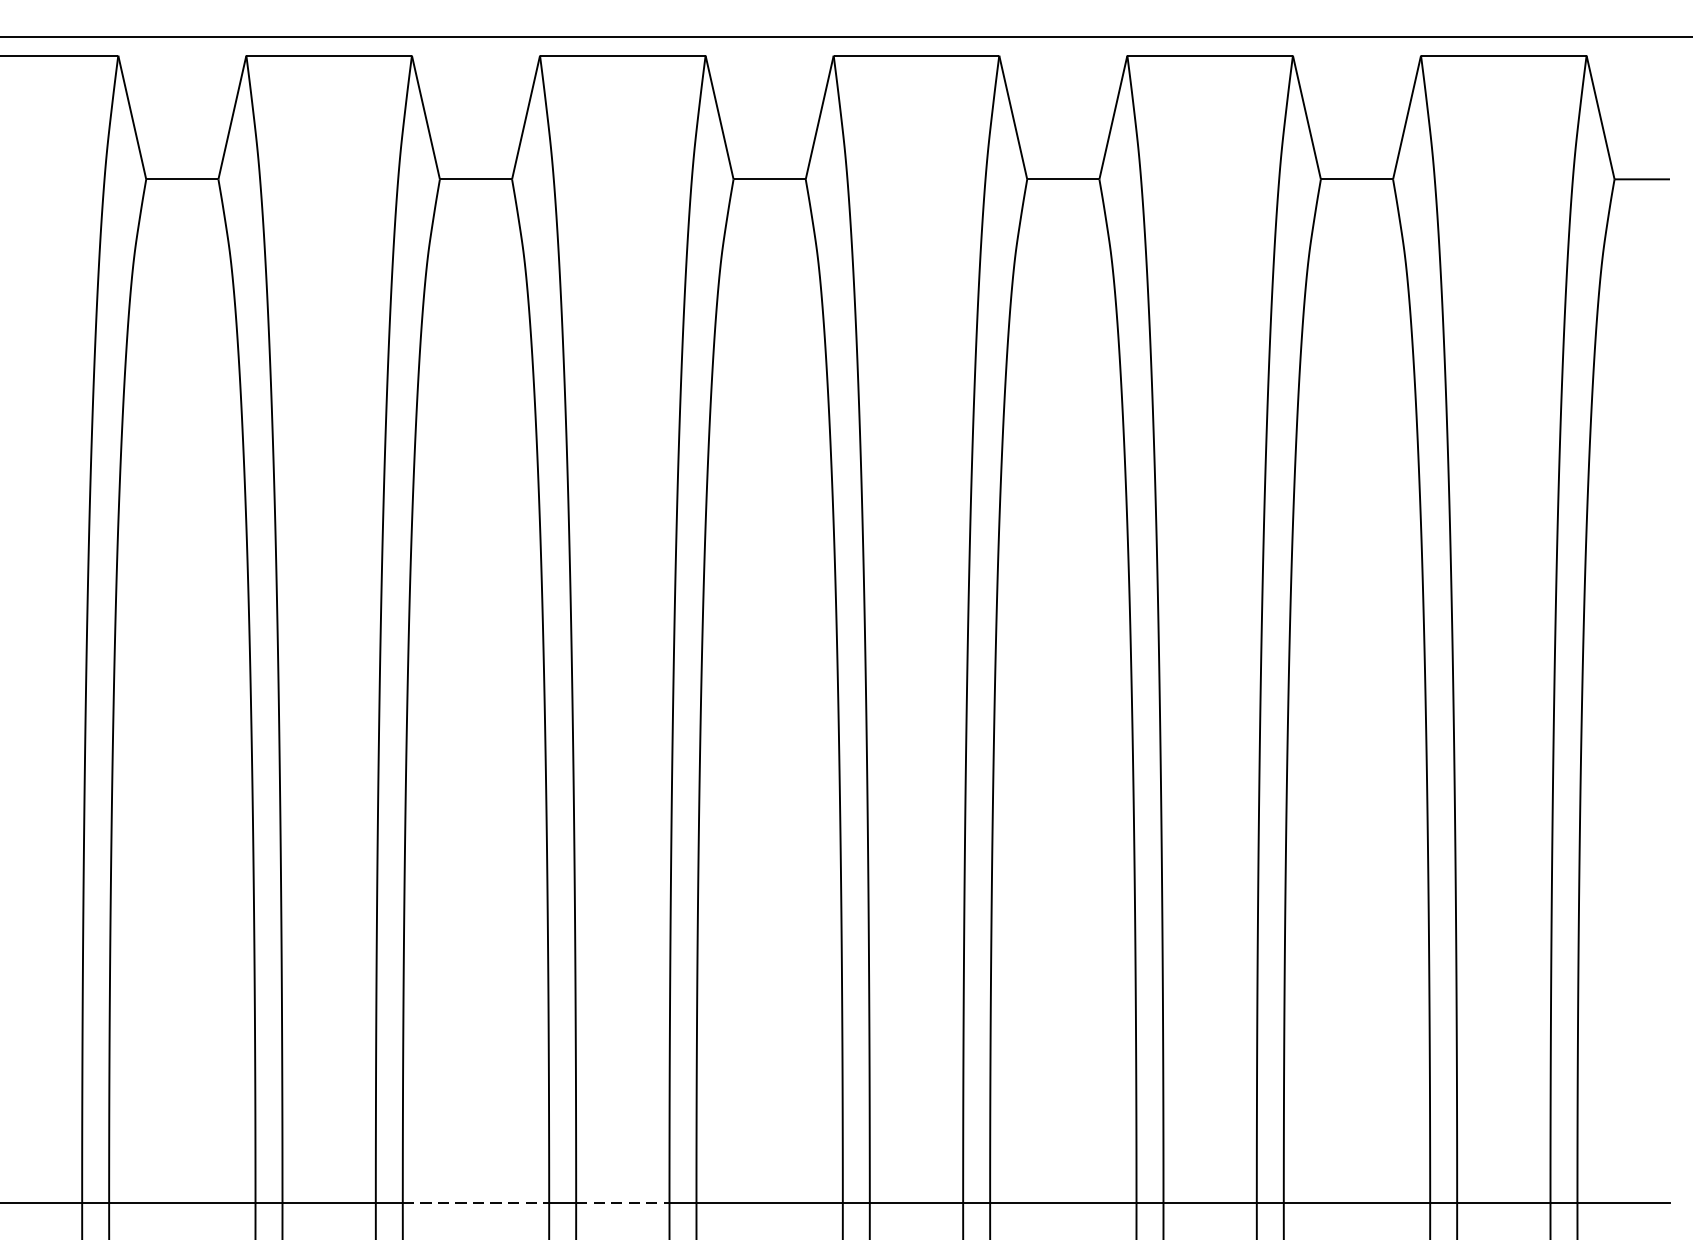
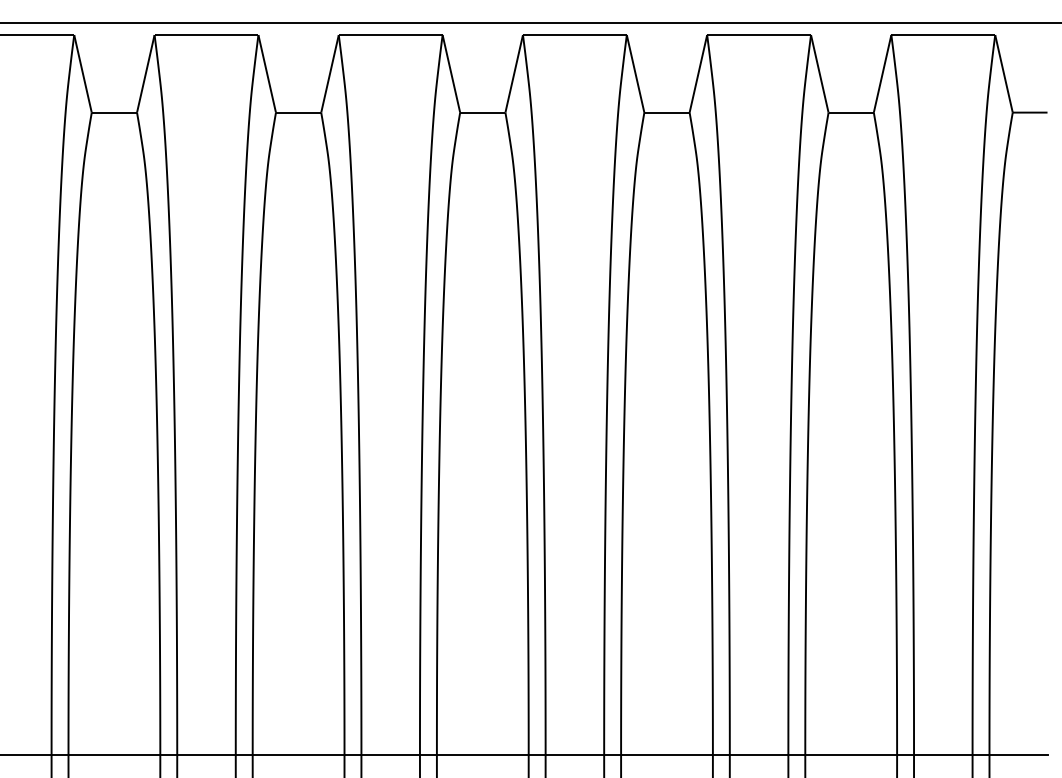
line: (475, 1202) -> (298, 754), dashed -> solid
line: (624, 1202) -> (391, 754), dashed -> solid

